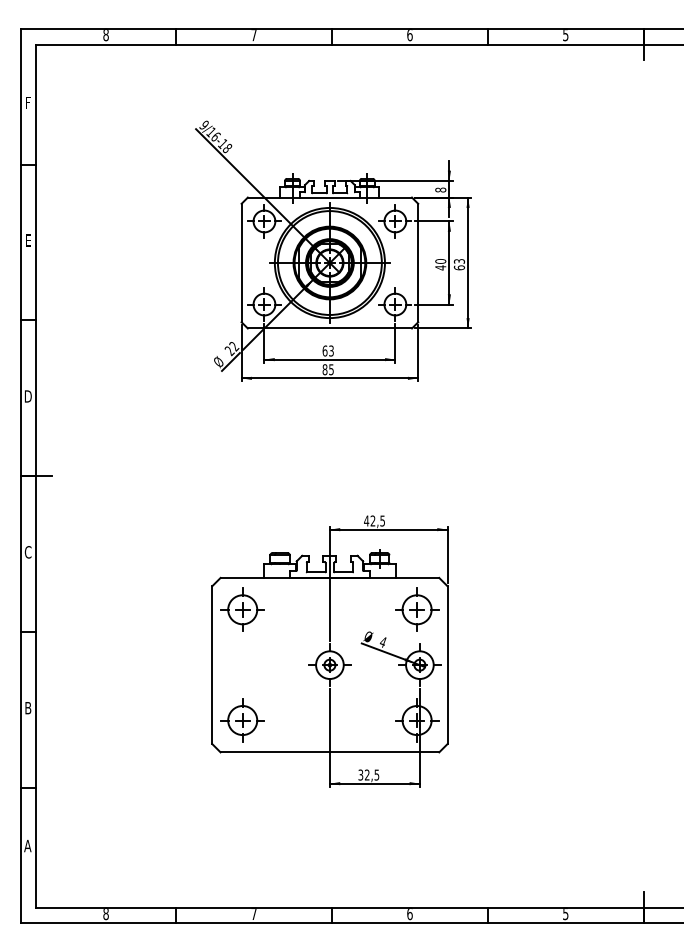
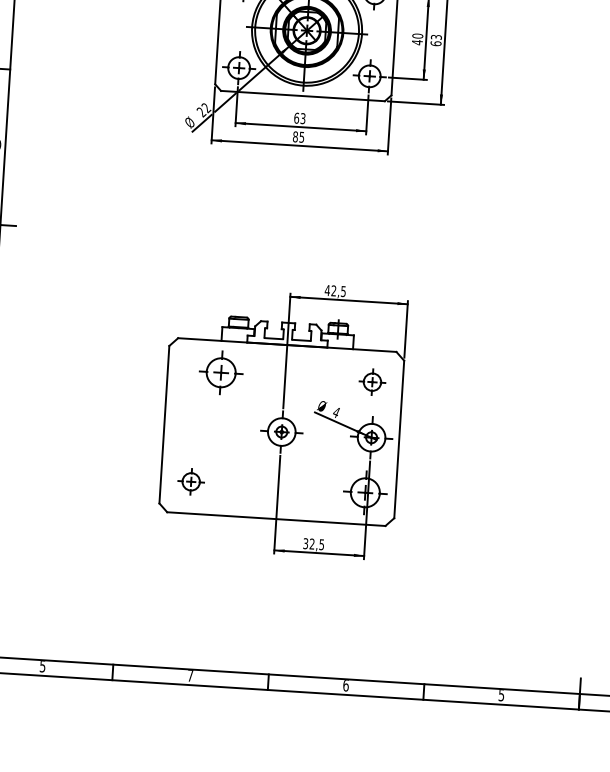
part: (242, 609) -> (221, 372), moved
part: (417, 609) -> (372, 382), size x0.6
part: (242, 720) -> (191, 481), size x0.6
text: (105, 914) -> (42, 666), 8 -> 5

